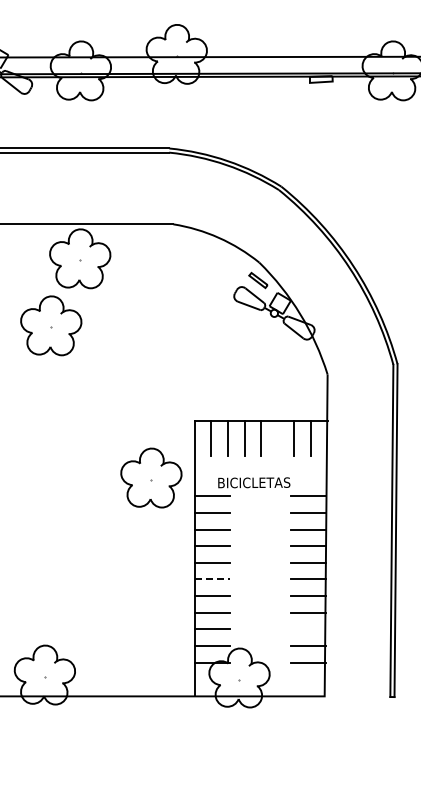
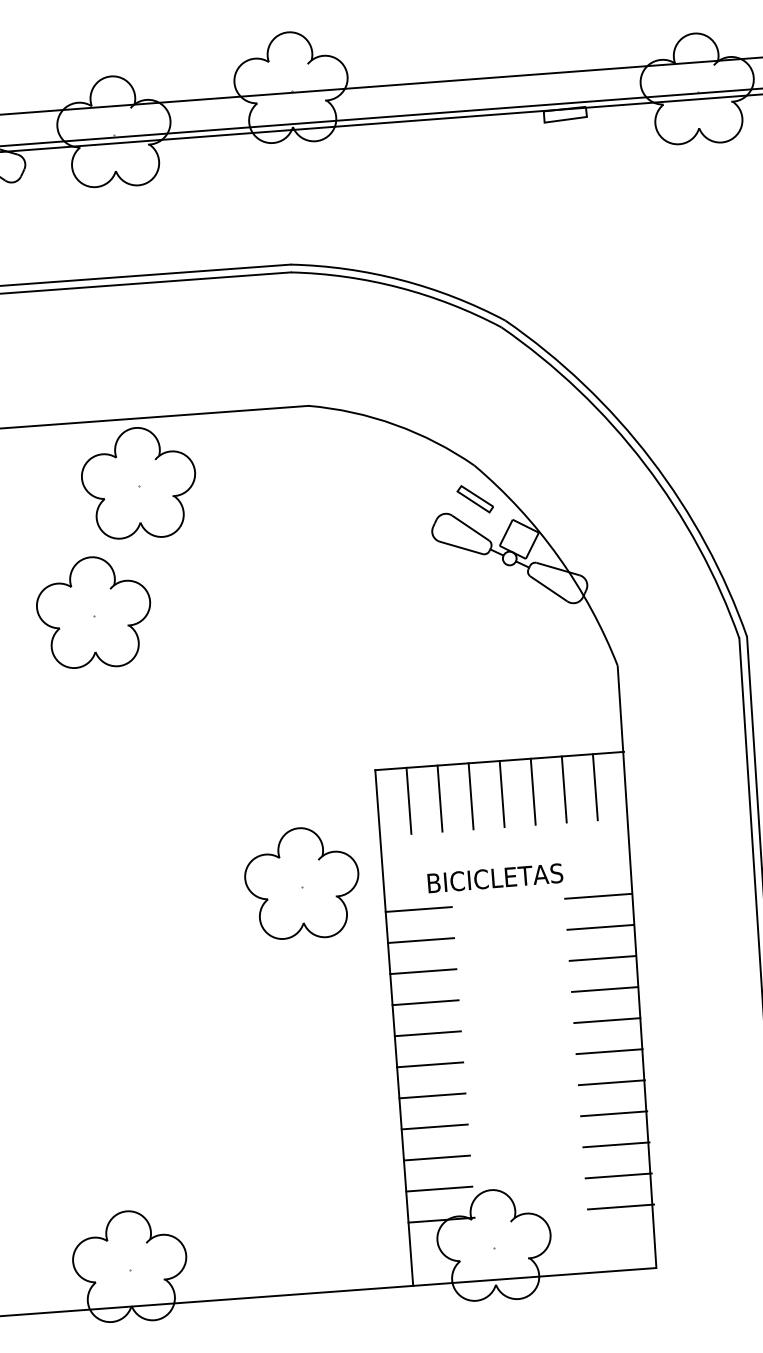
line: (277, 437) -> (532, 790), added
line: (212, 579) -> (430, 1064), dashed -> solid
line: (307, 629) -> (615, 1145), added

